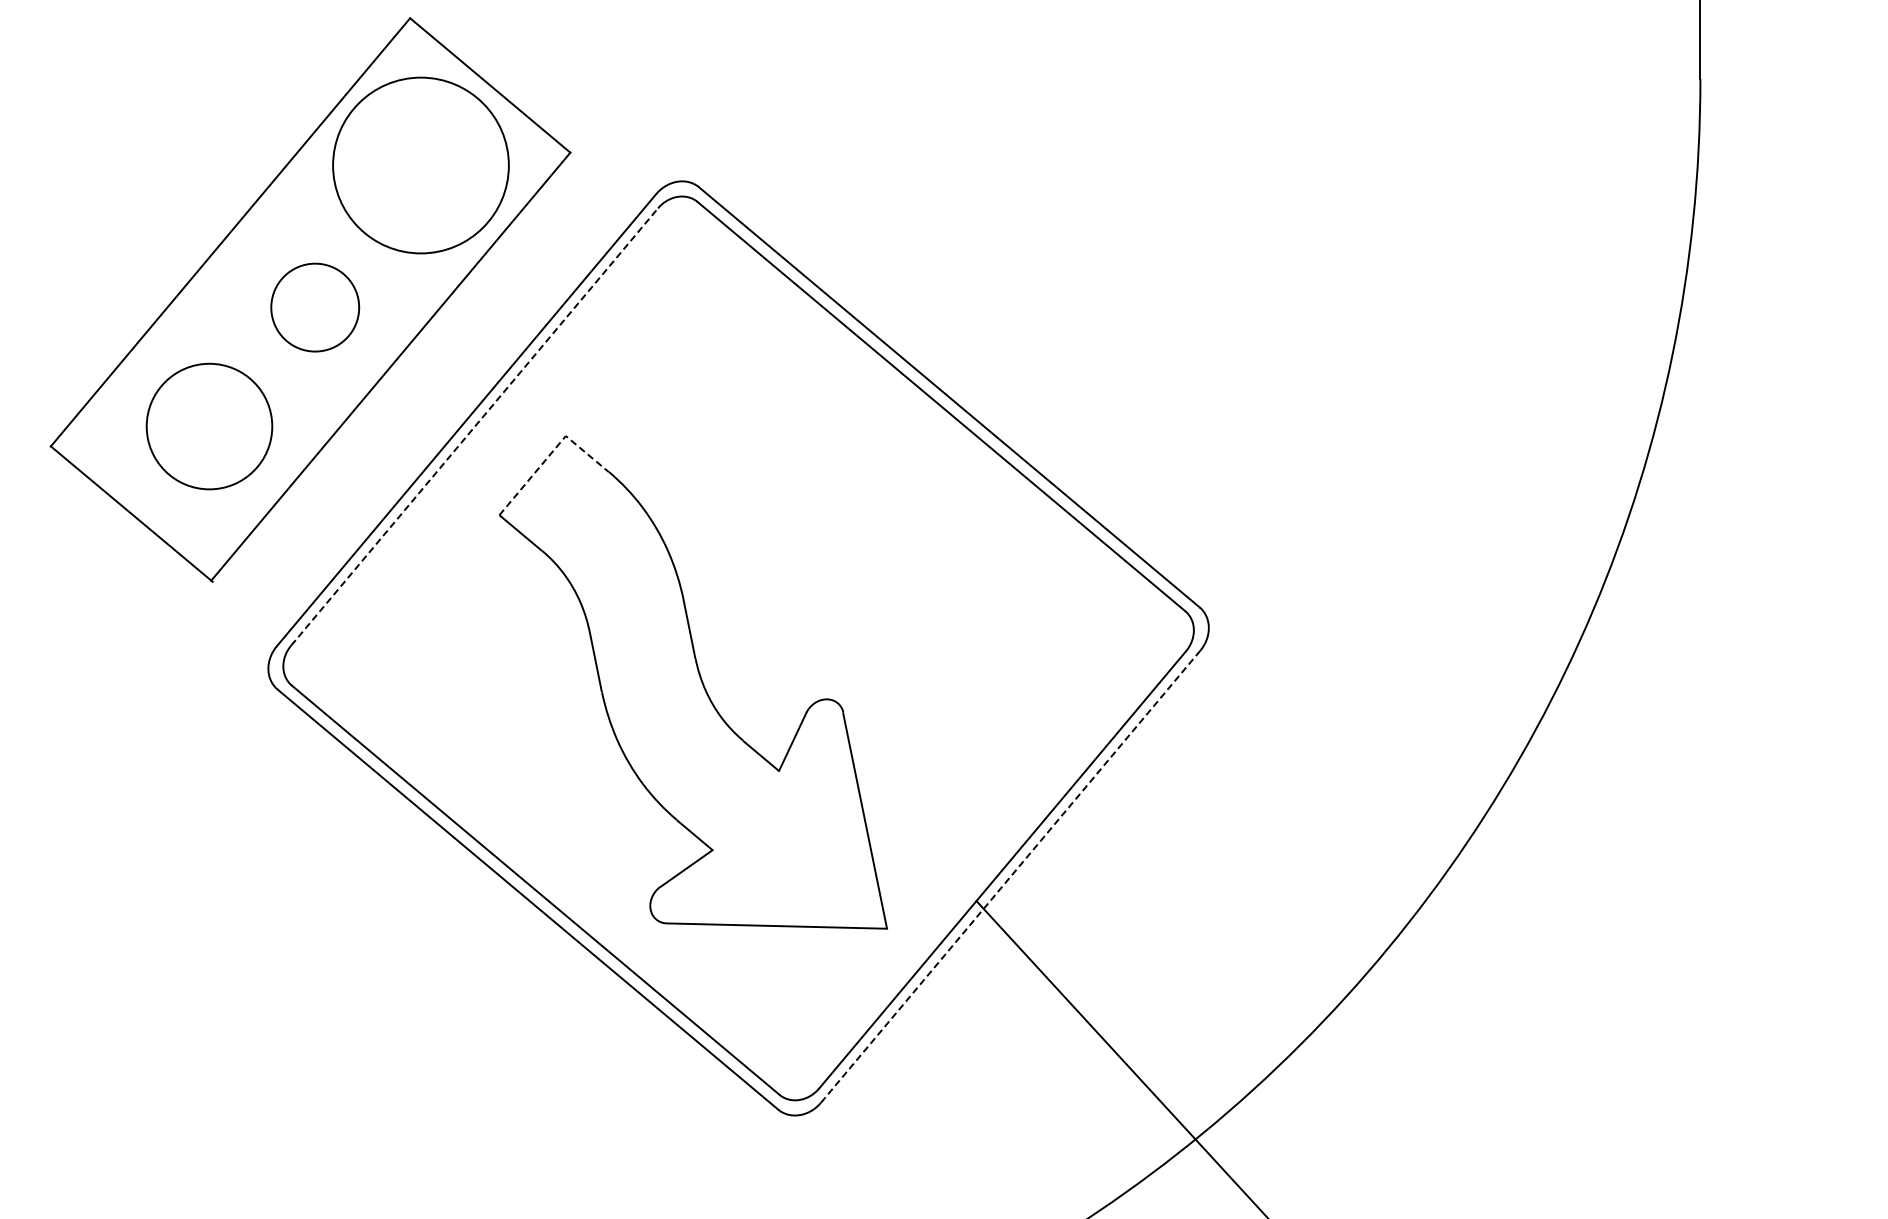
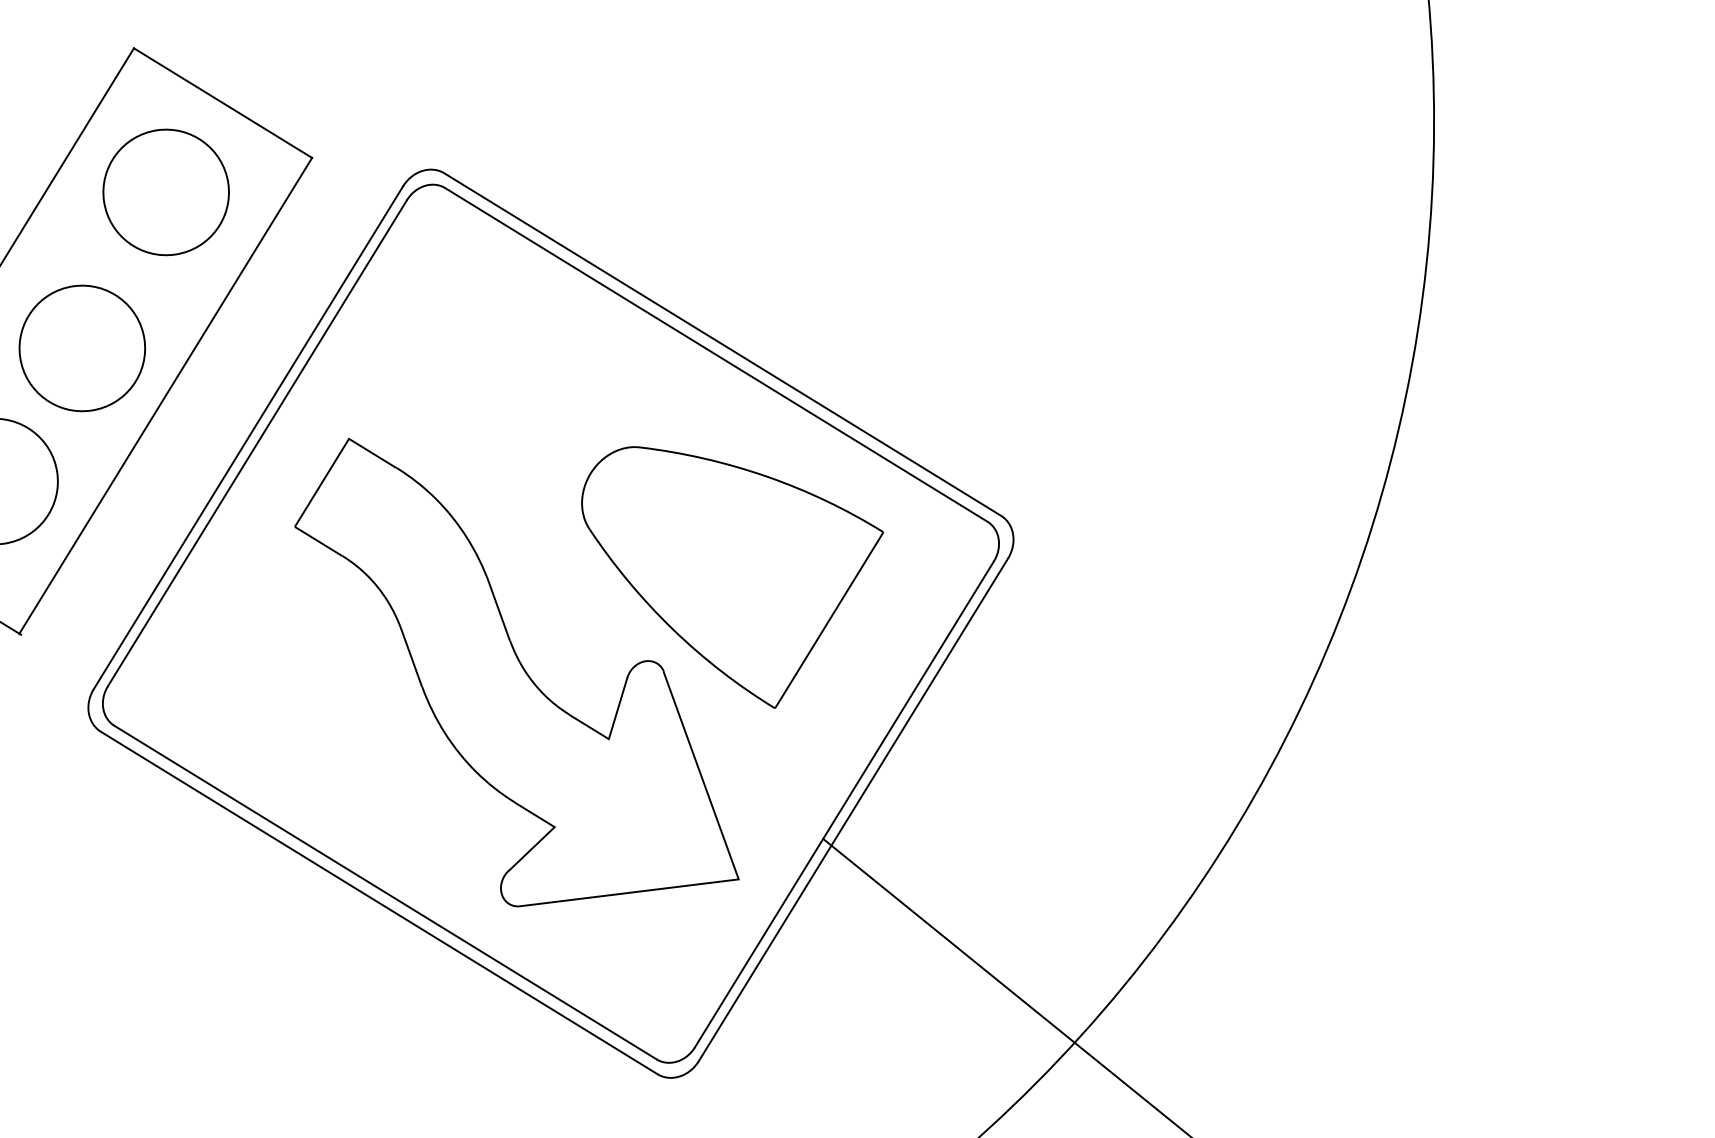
circle: (420, 165) -> (165, 192), size x0.71
circle: (315, 307) -> (82, 348), size x1.43
line: (474, 426) -> (257, 442), dashed -> solid
line: (551, 453) -> (337, 458), dashed -> solid
part: (933, 624) -> (740, 571), added
line: (1010, 877) -> (853, 810), dashed -> solid

